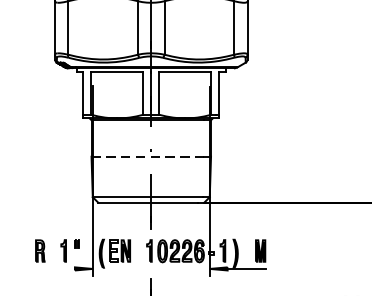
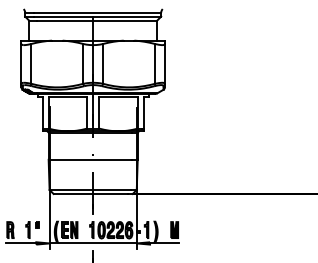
line: (147, 156) -> (90, 159), dashed -> solid
line: (55, 269) -> (21, 243), added
line: (150, 269) -> (92, 243), added

